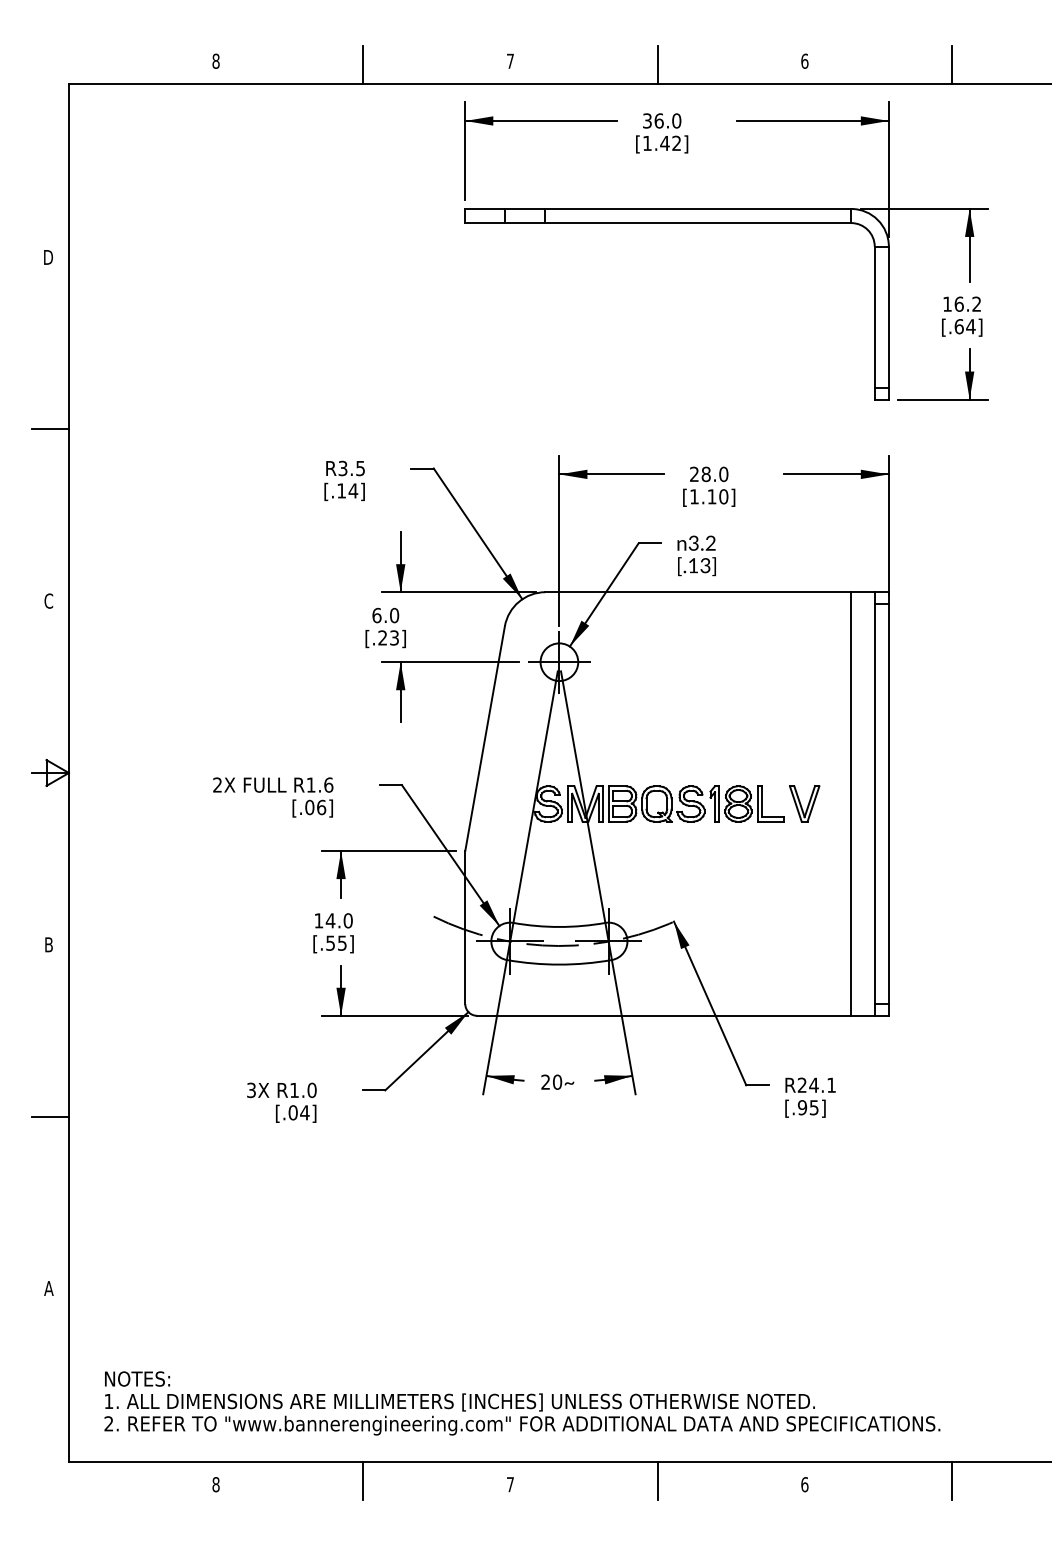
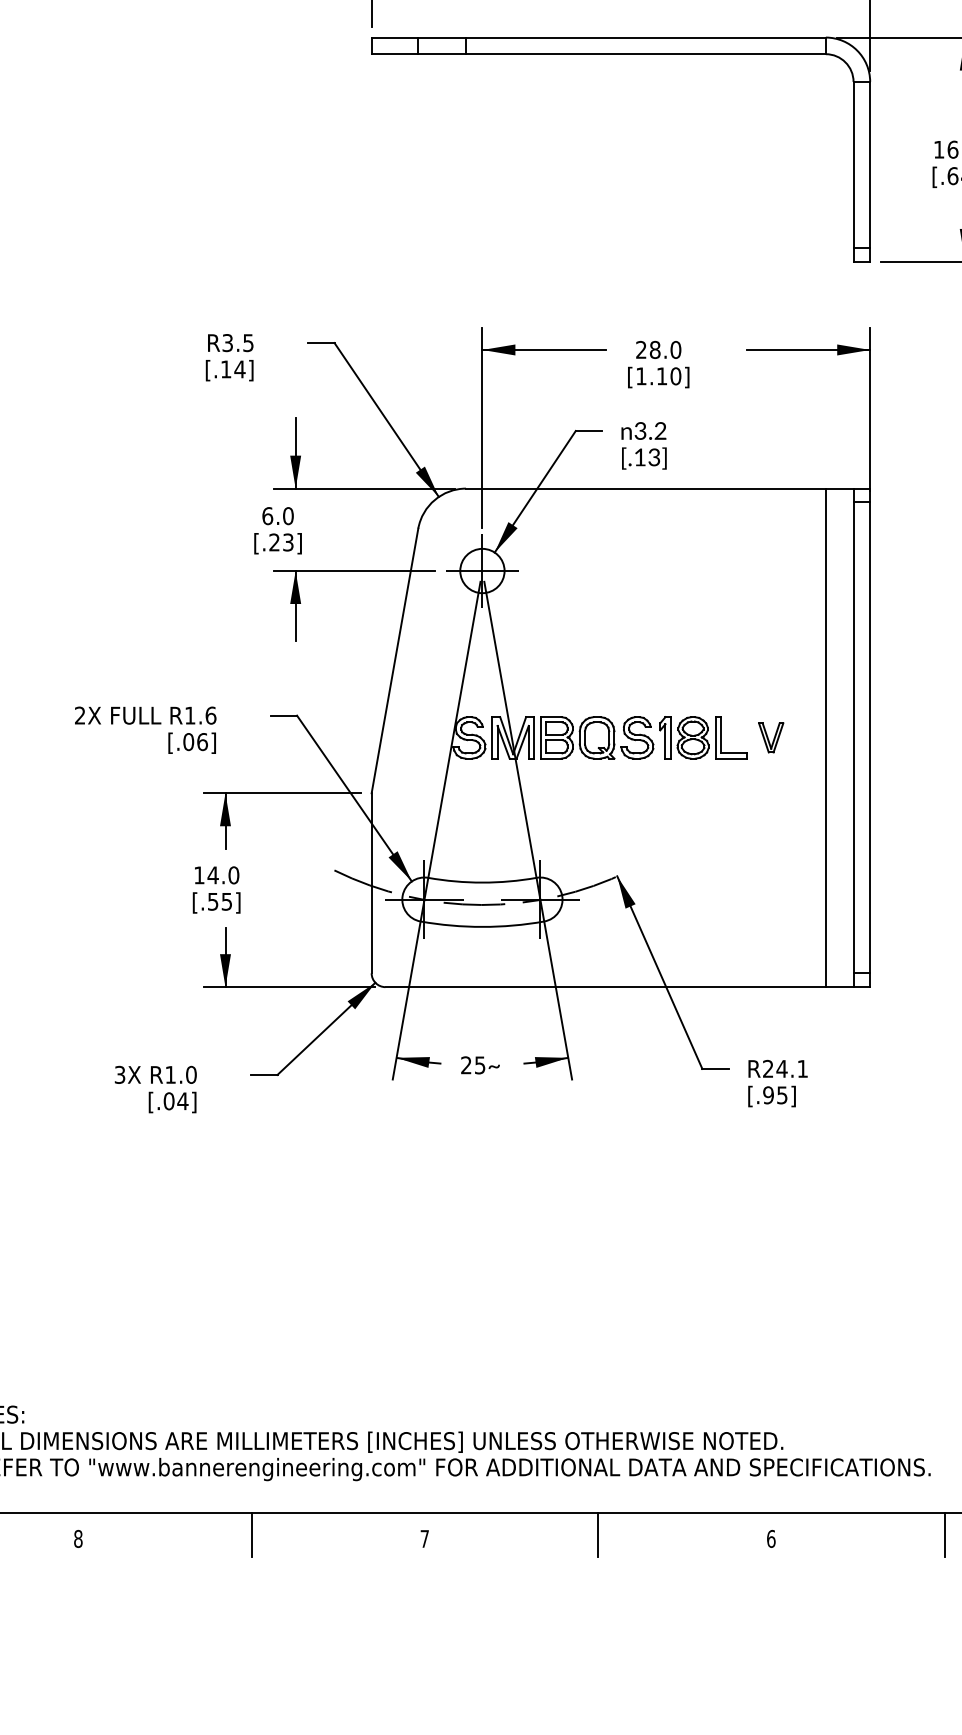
part: (804, 803) -> (770, 737), size x0.7
text: (557, 1081) -> (480, 1064), 20 -> 25

